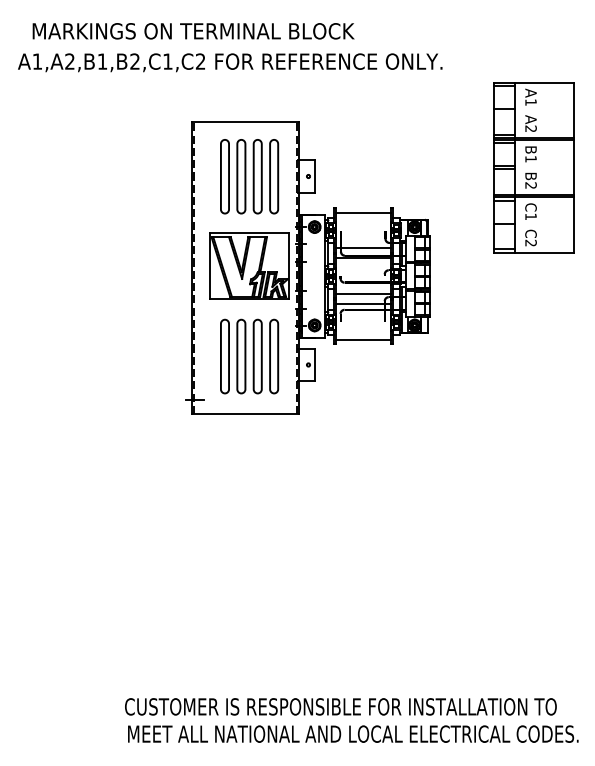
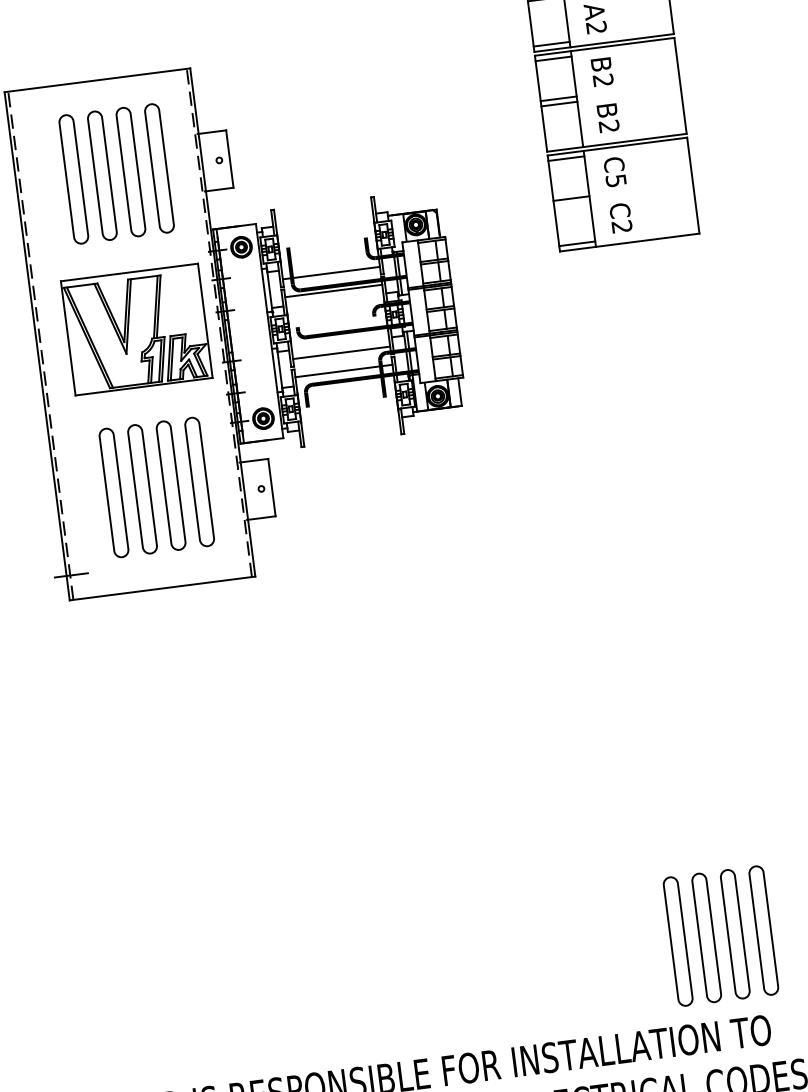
text: (530, 158) -> (602, 79), B1 -> B2
line: (363, 212) -> (323, 210), removed
text: (530, 216) -> (615, 180), C1 -> C5
line: (363, 339) -> (351, 432), removed
part: (535, 650) -> (720, 935), added

